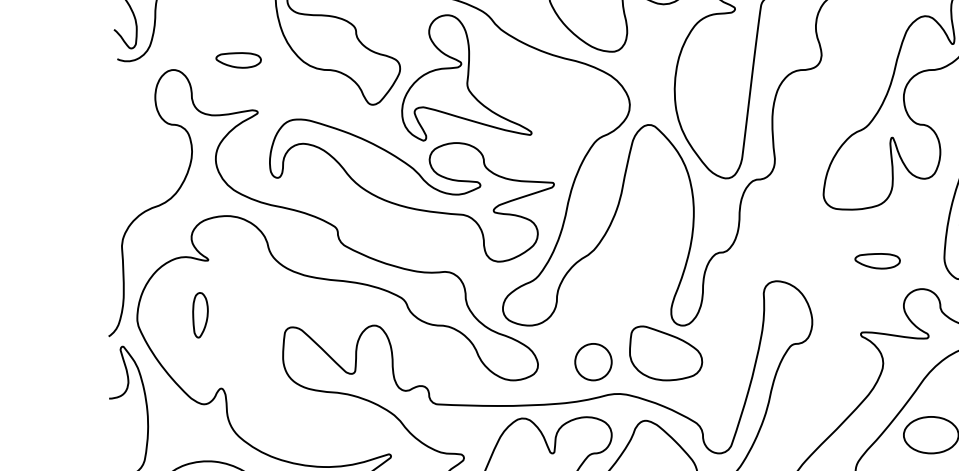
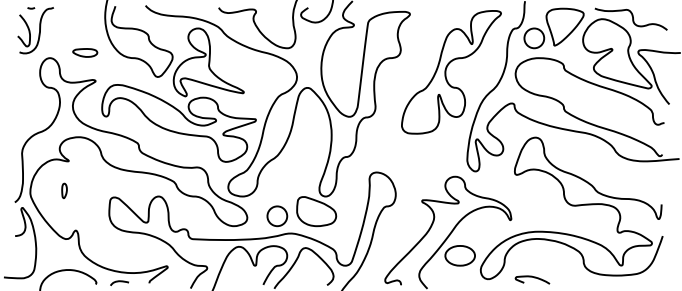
part: (878, 260) -> (431, 161), removed
part: (200, 314) -> (64, 190), size x0.6

